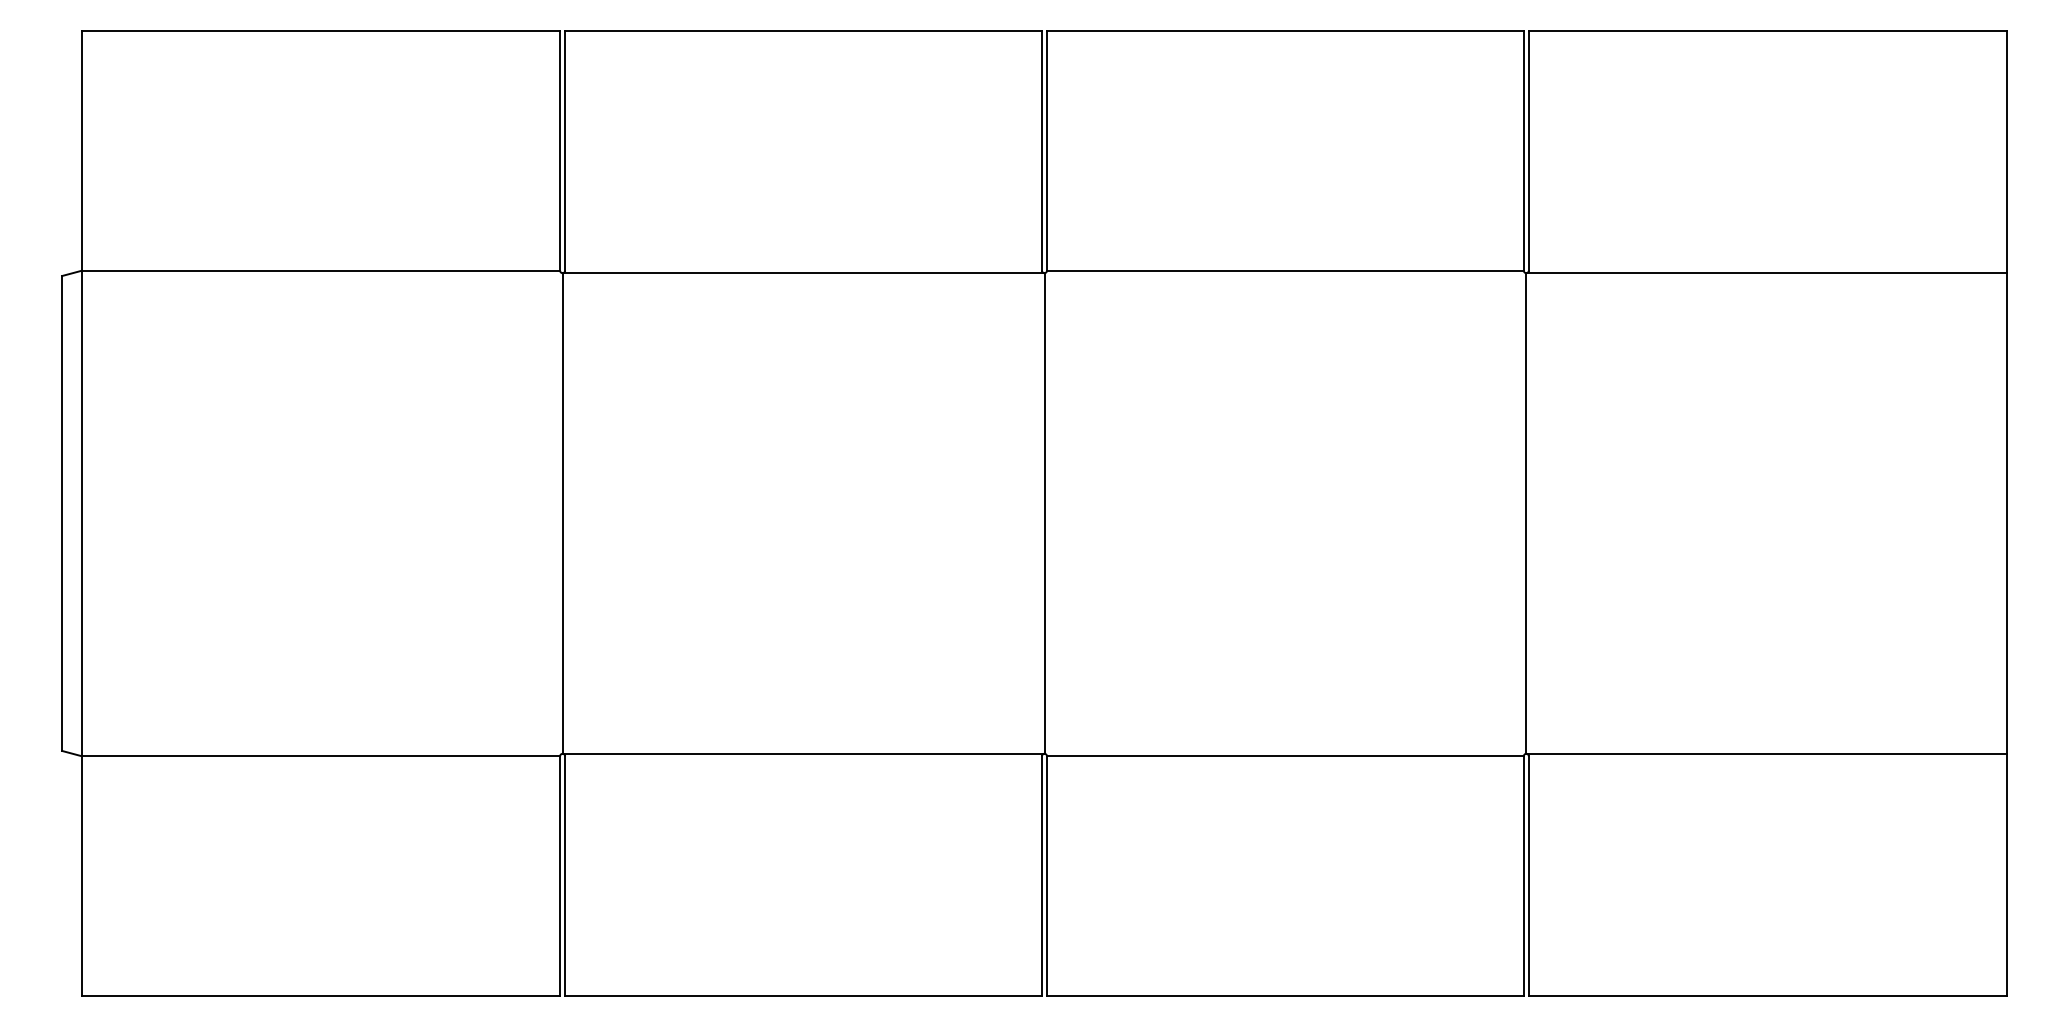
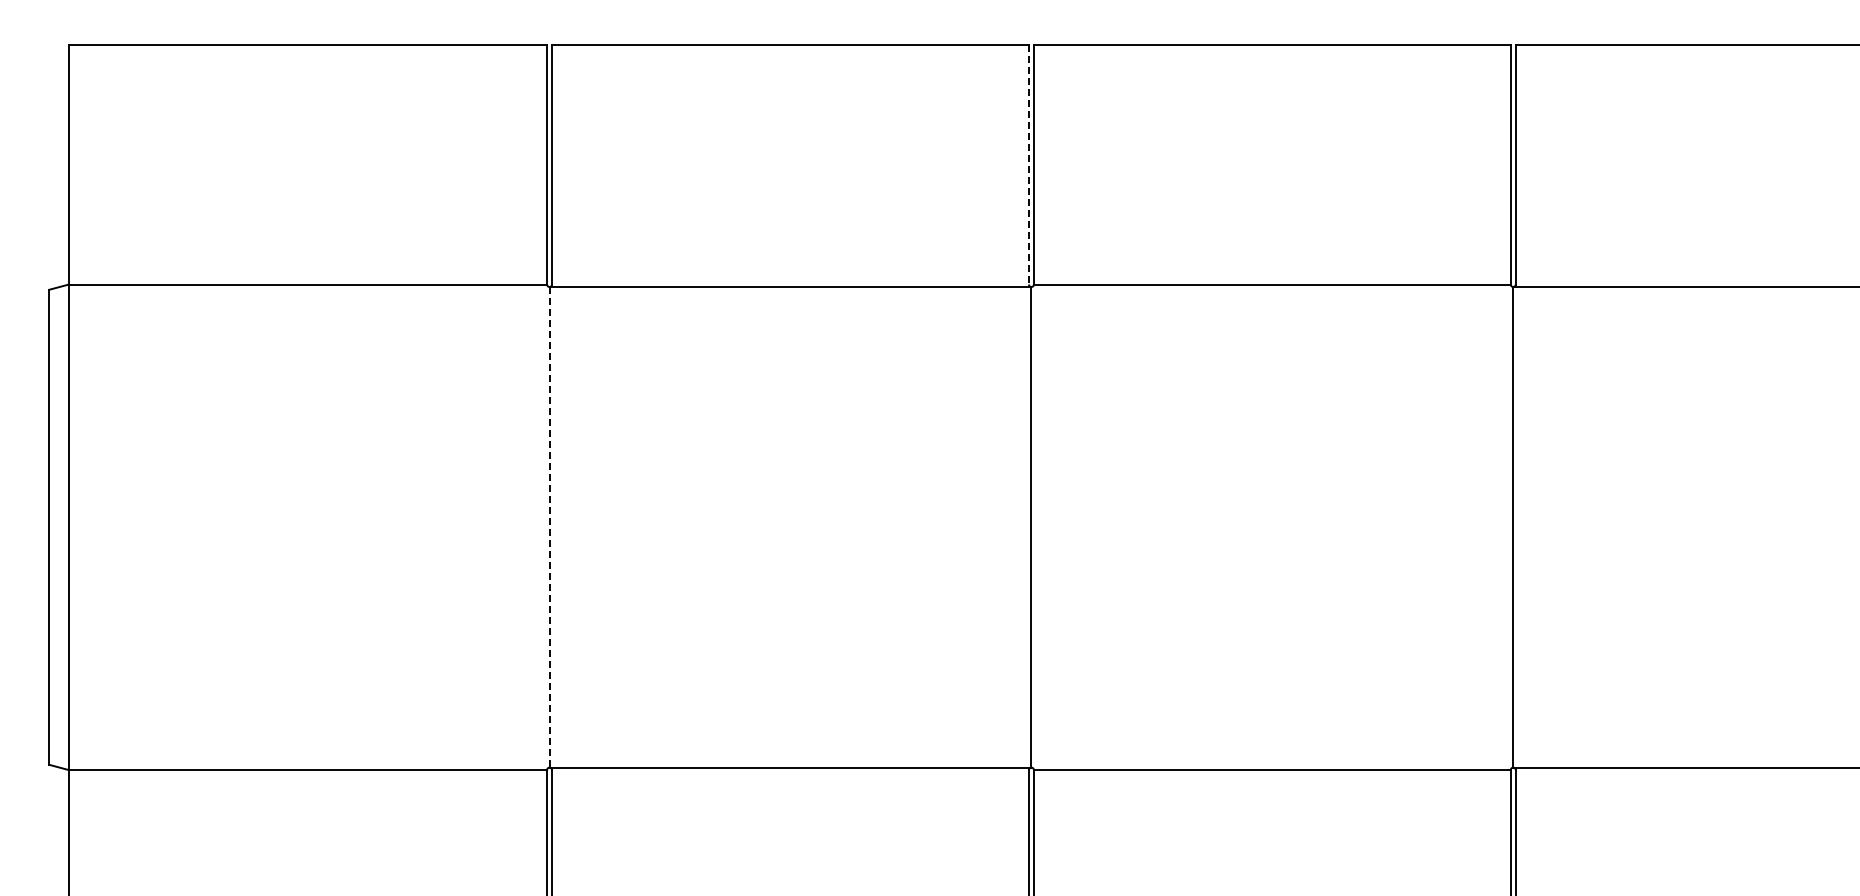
line: (1041, 150) -> (1028, 164), solid -> dashed
line: (562, 513) -> (549, 527), solid -> dashed

